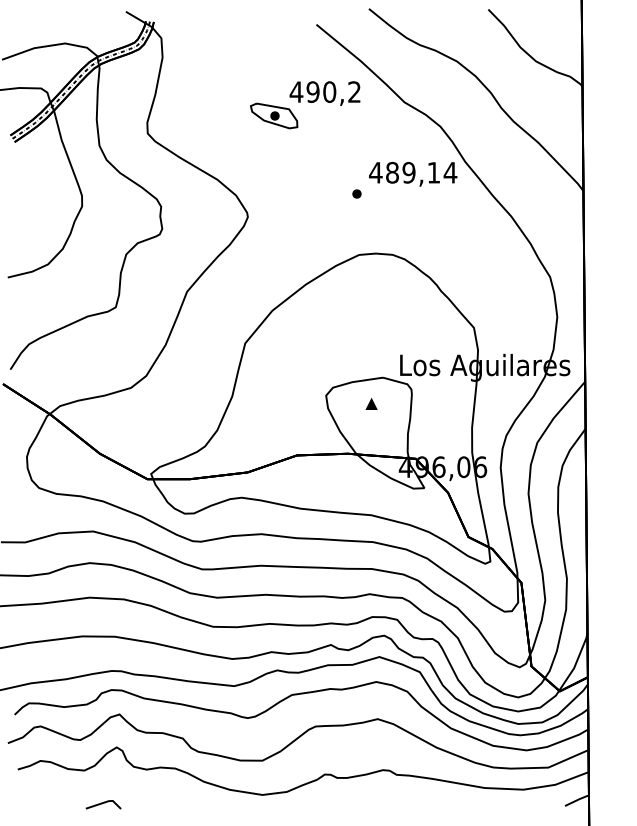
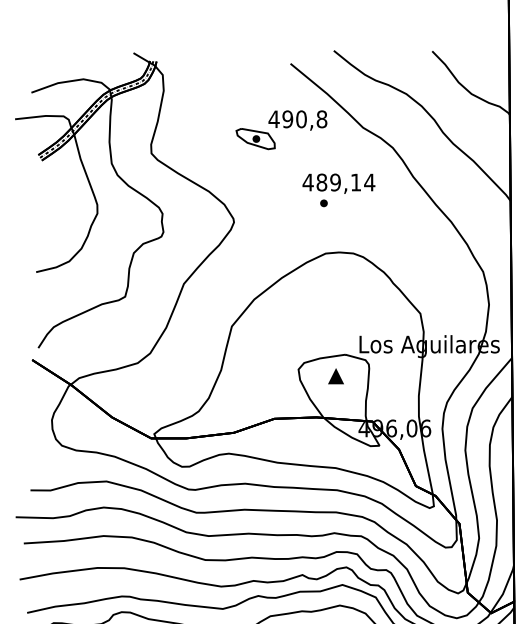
text: (354, 91) -> (321, 118), 490,2 -> 490,8
text: (413, 173) -> (339, 183), moved
part: (371, 403) -> (335, 375), size x1.6

